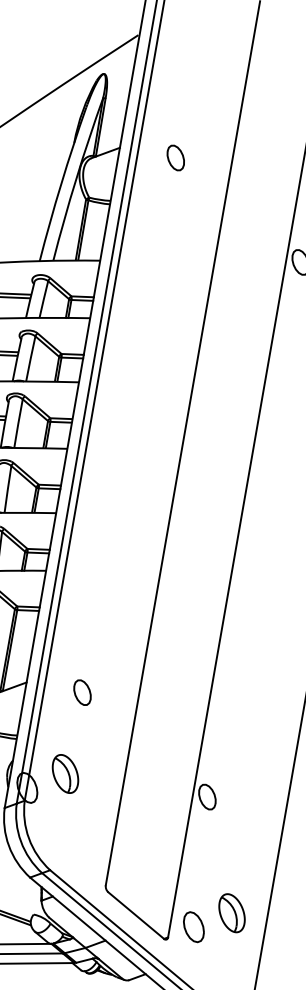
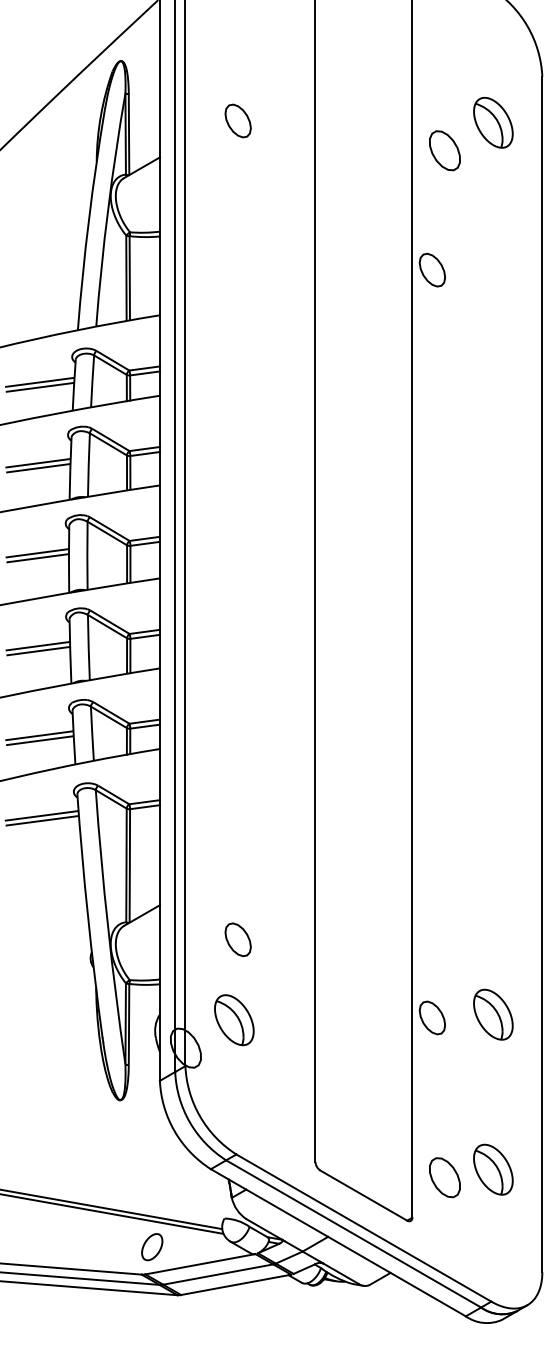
part: (175, 157) -> (237, 120), moved
part: (82, 692) -> (237, 939), moved
part: (251, 802) -> (493, 1014), added
part: (193, 926) -> (444, 1177), moved

